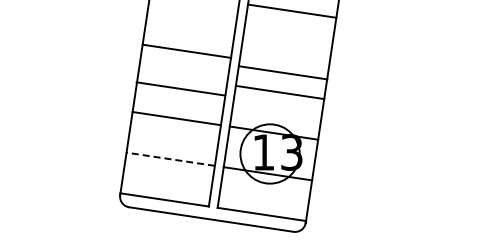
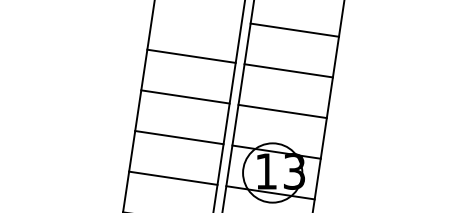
line: (186, 50) -> (191, 55), moved
line: (282, 72) -> (288, 70), moved
line: (180, 88) -> (185, 96), moved
line: (170, 159) -> (173, 178), dashed -> solid

